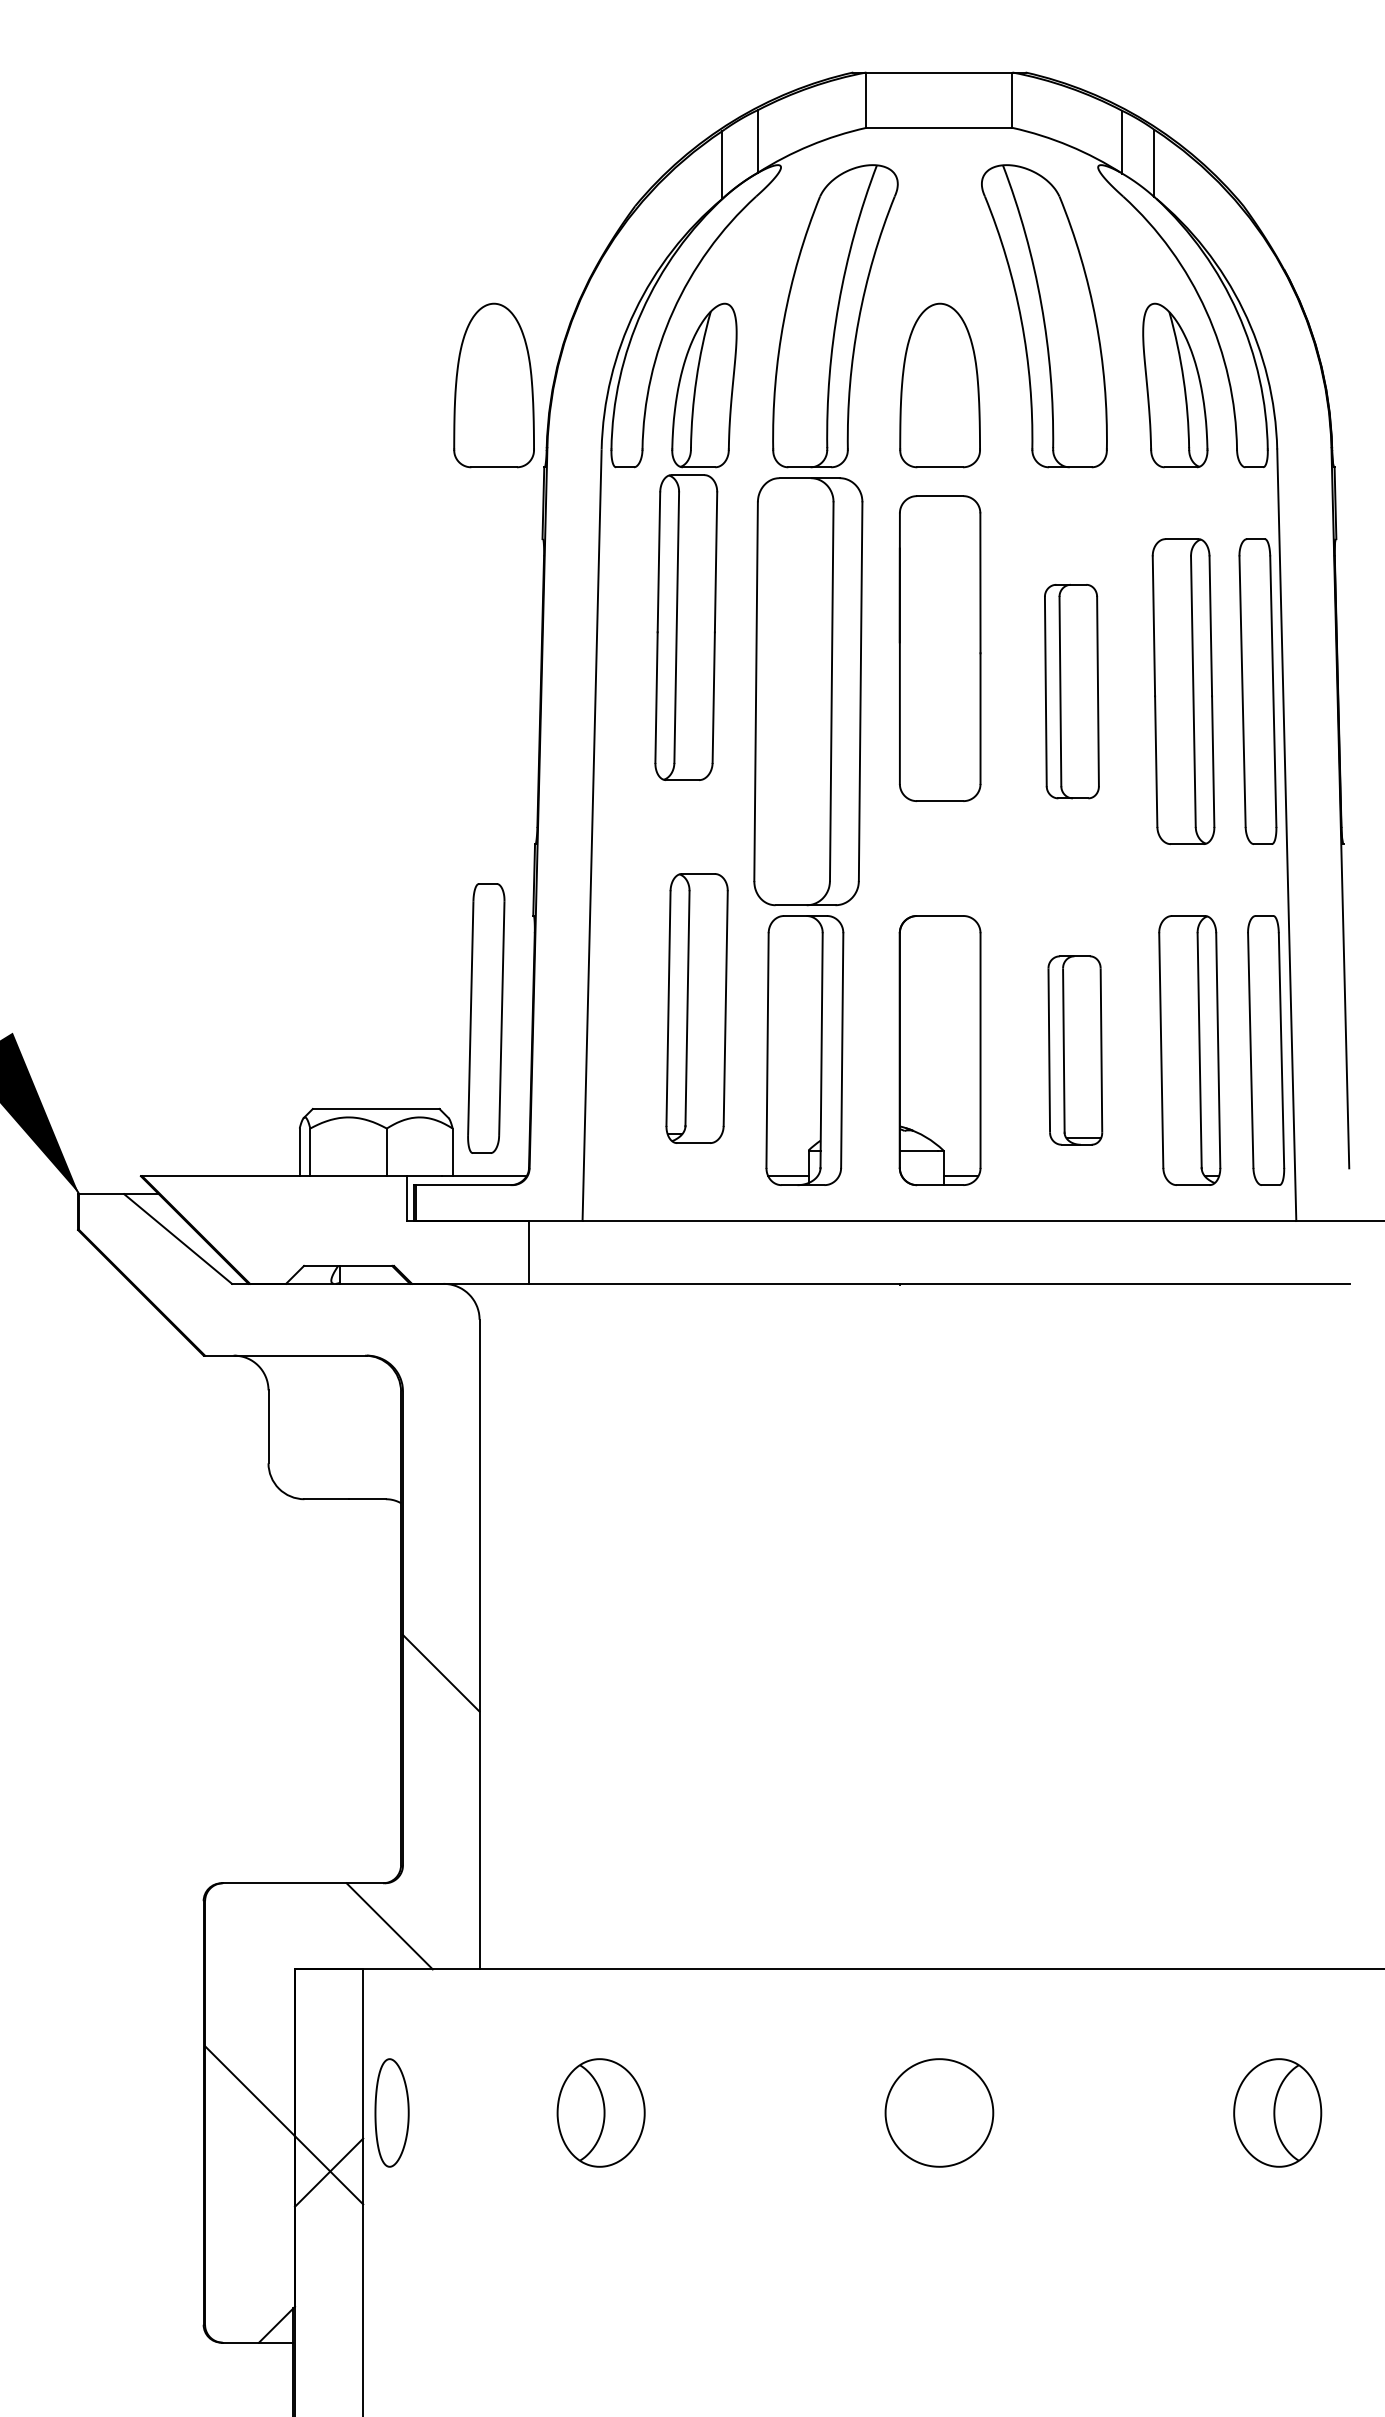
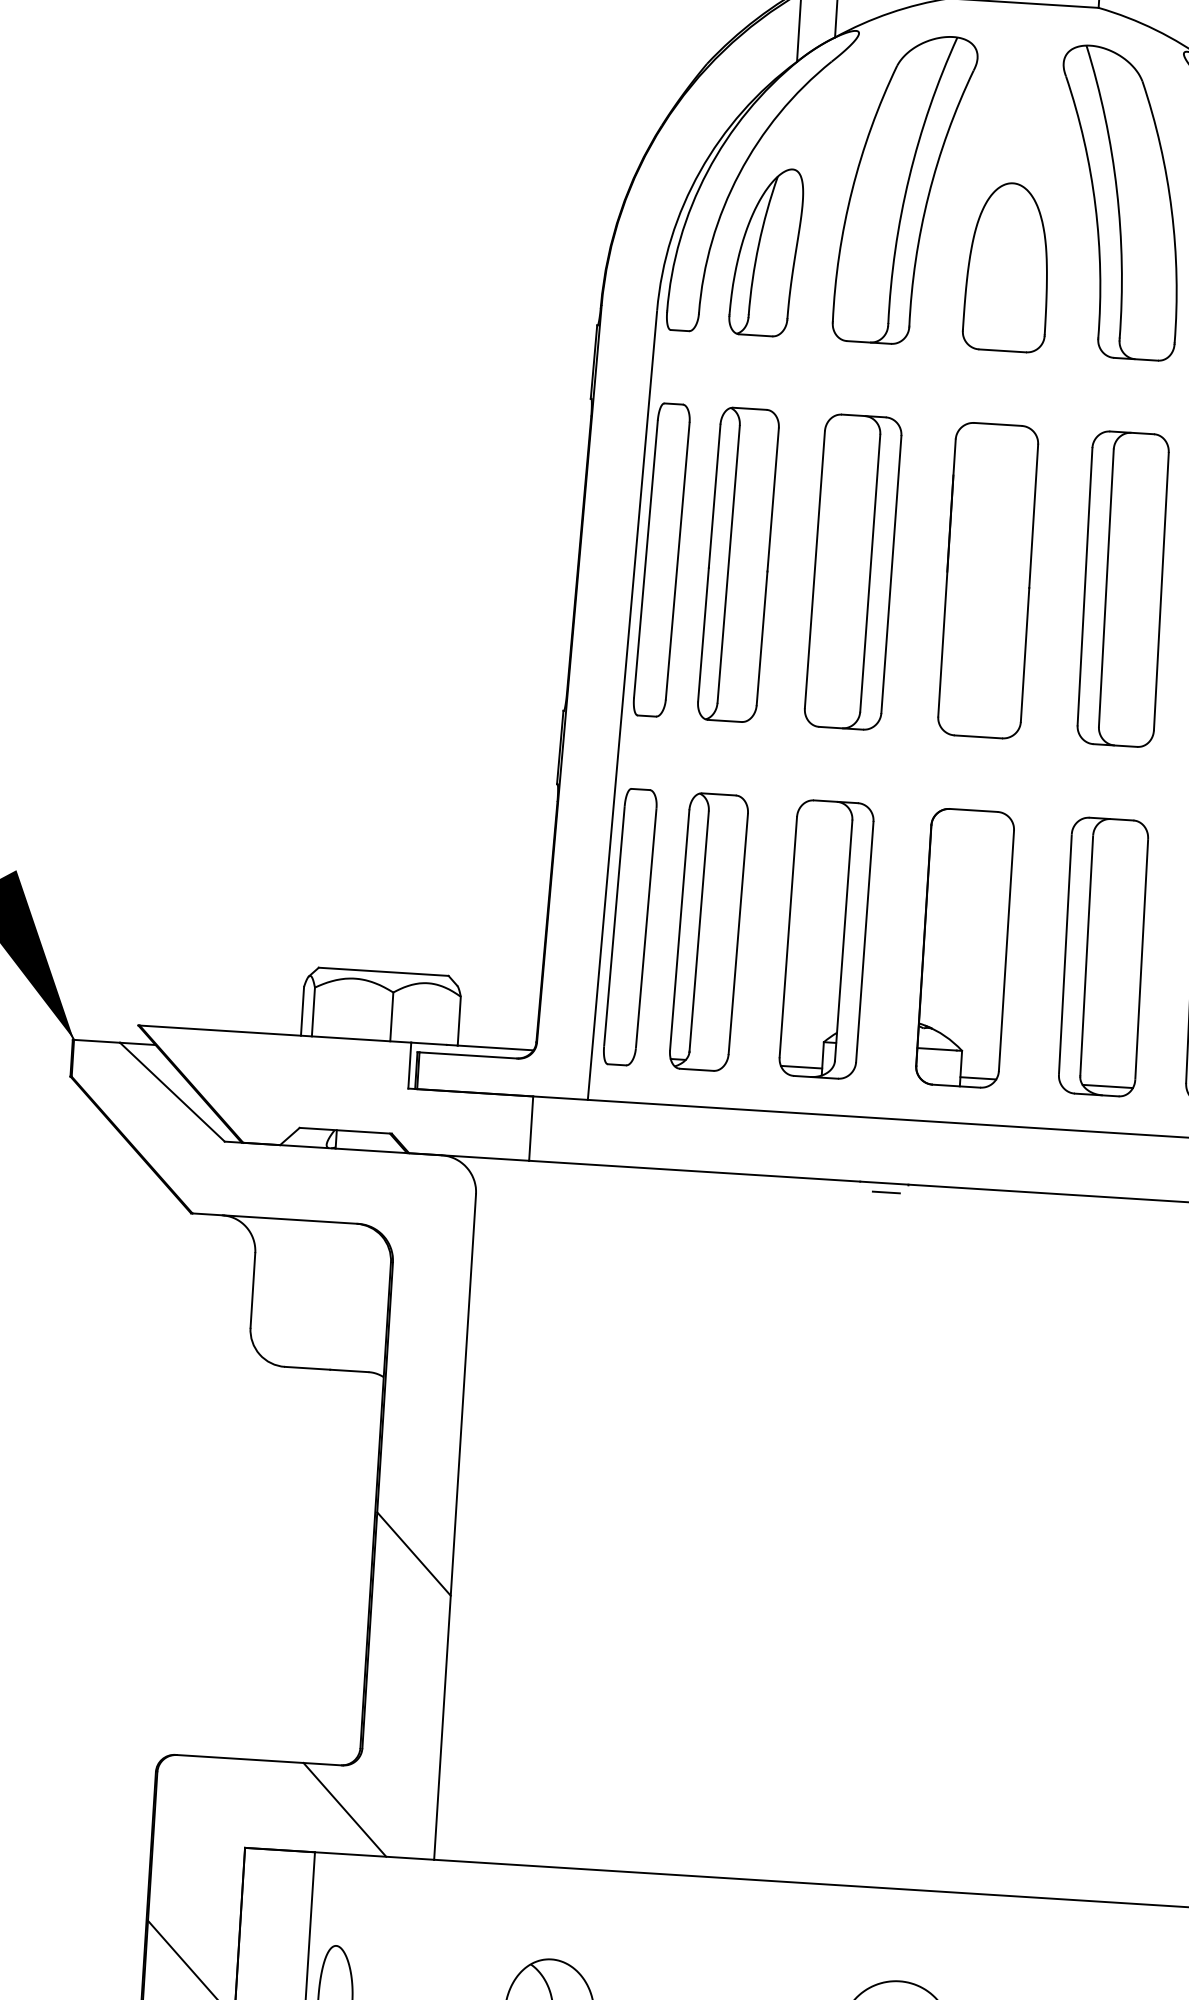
part: (493, 385) -> (550, 238), removed
part: (686, 627) -> (738, 564), moved
part: (939, 648) -> (987, 580), moved
part: (620, 691) -> (660, 559), added
part: (807, 691) -> (852, 571), size x0.71
part: (1071, 691) -> (1122, 588), size x1.43
part: (696, 1008) -> (708, 932), moved
part: (486, 1018) -> (630, 927), moved
part: (1075, 1050) -> (1103, 956), size x1.43
line: (878, 1292) -> (886, 1192), added

